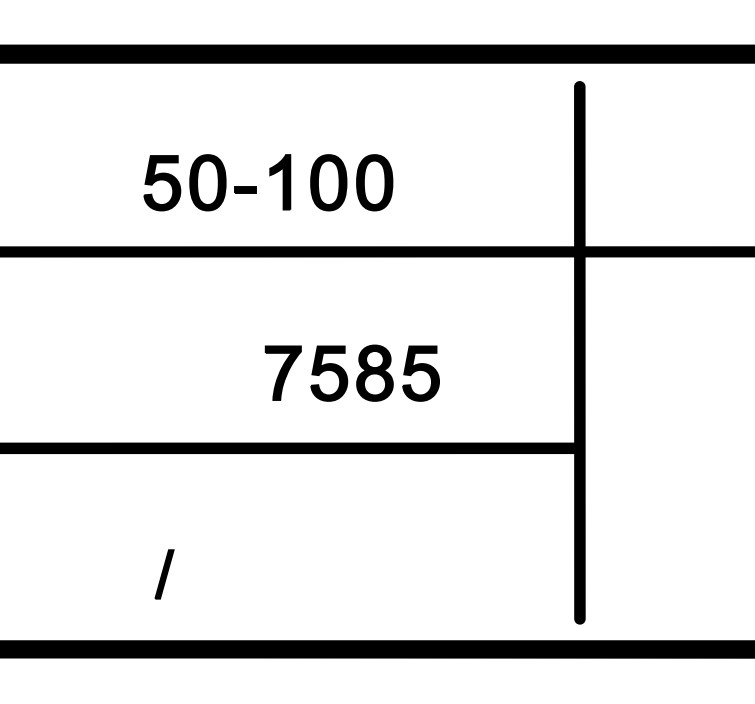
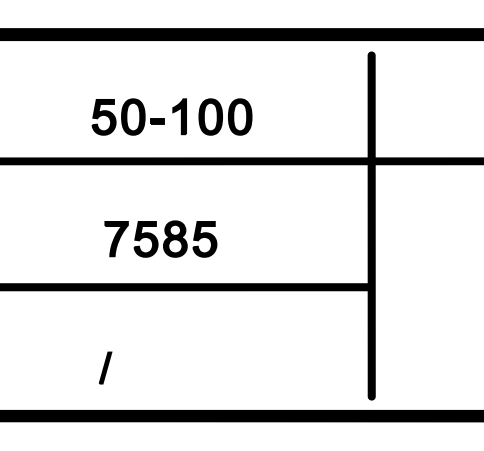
part: (351, 372) -> (160, 238), moved

